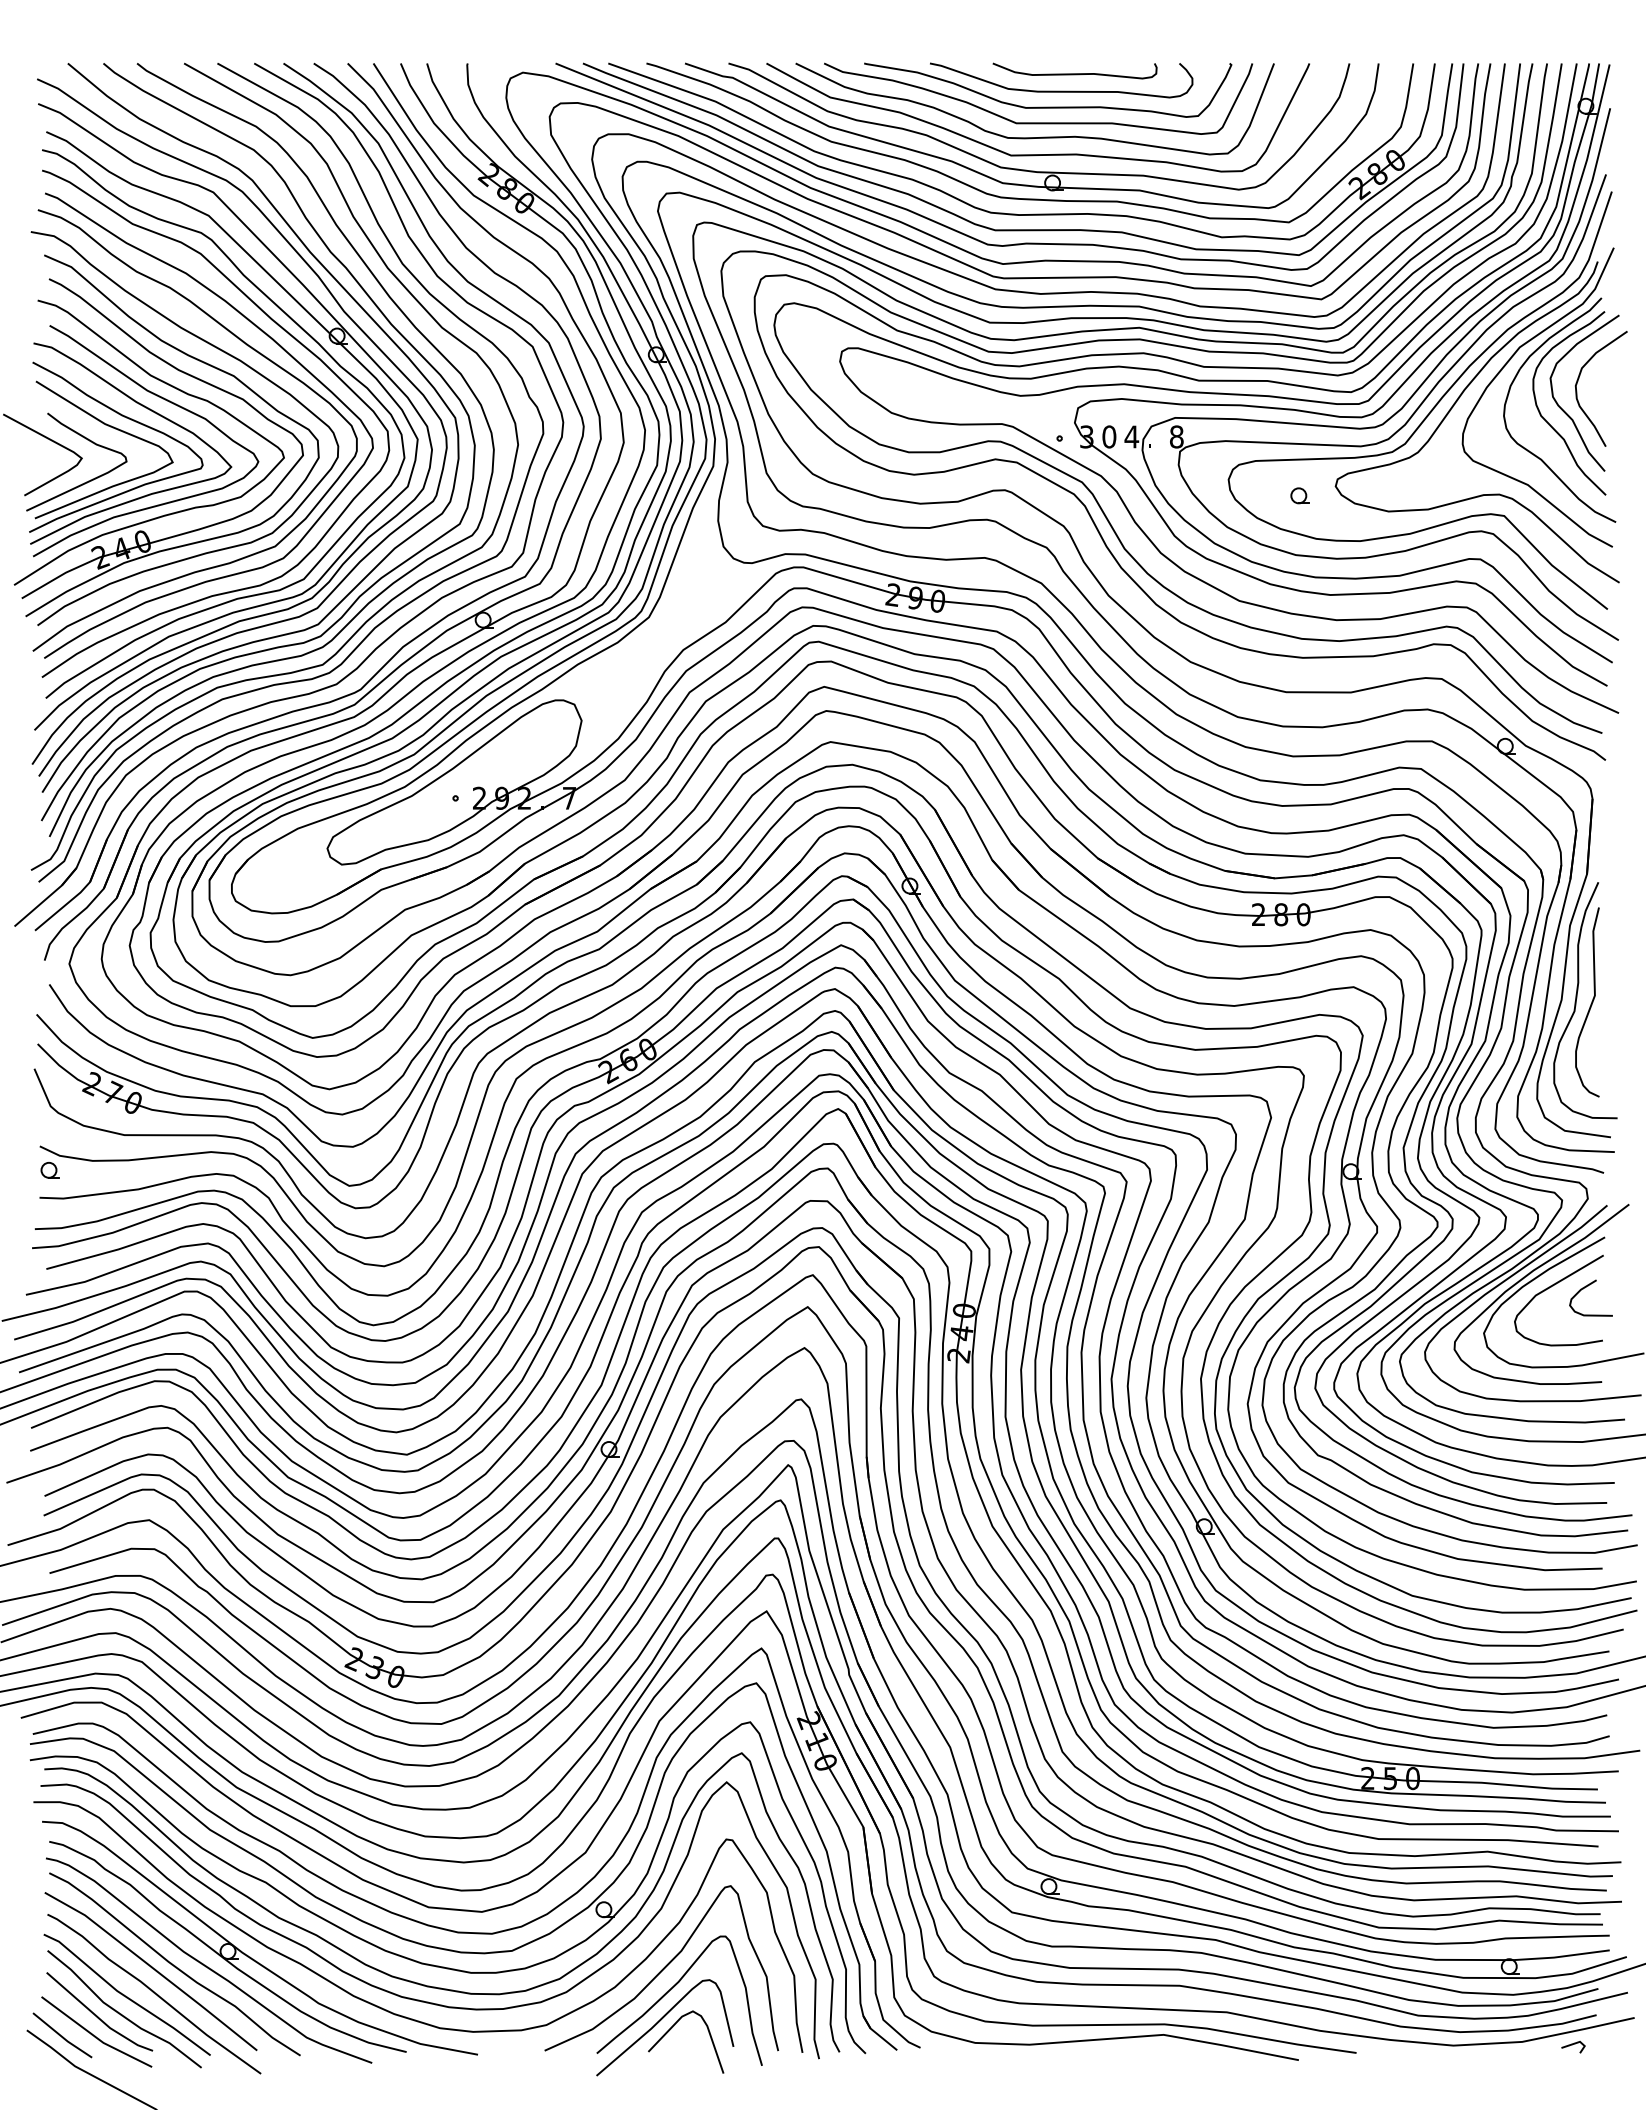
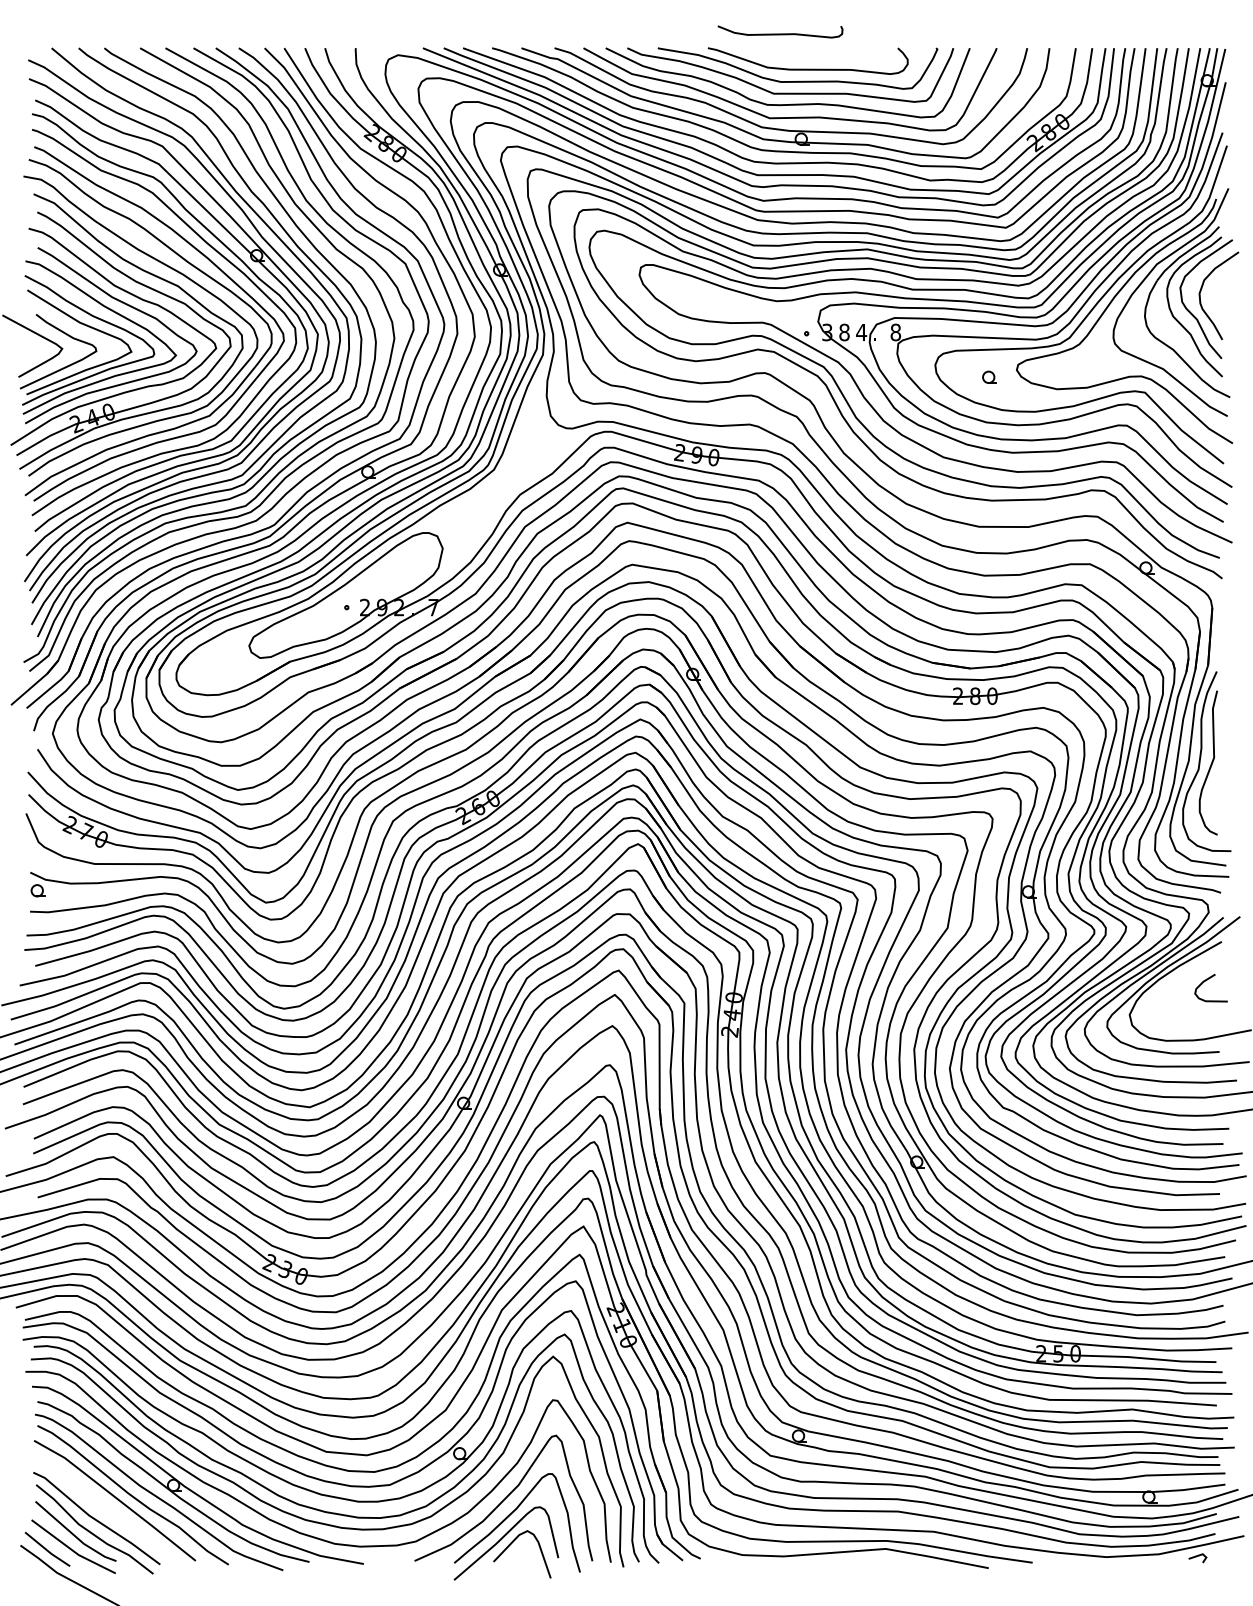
curve: (1075, 73) -> (780, 33), moved
text: (1109, 436) -> (844, 332), 0 -> 8
curve: (1549, 1289) -> (1179, 981), removed
curve: (154, 1993) -> (117, 1517), removed

